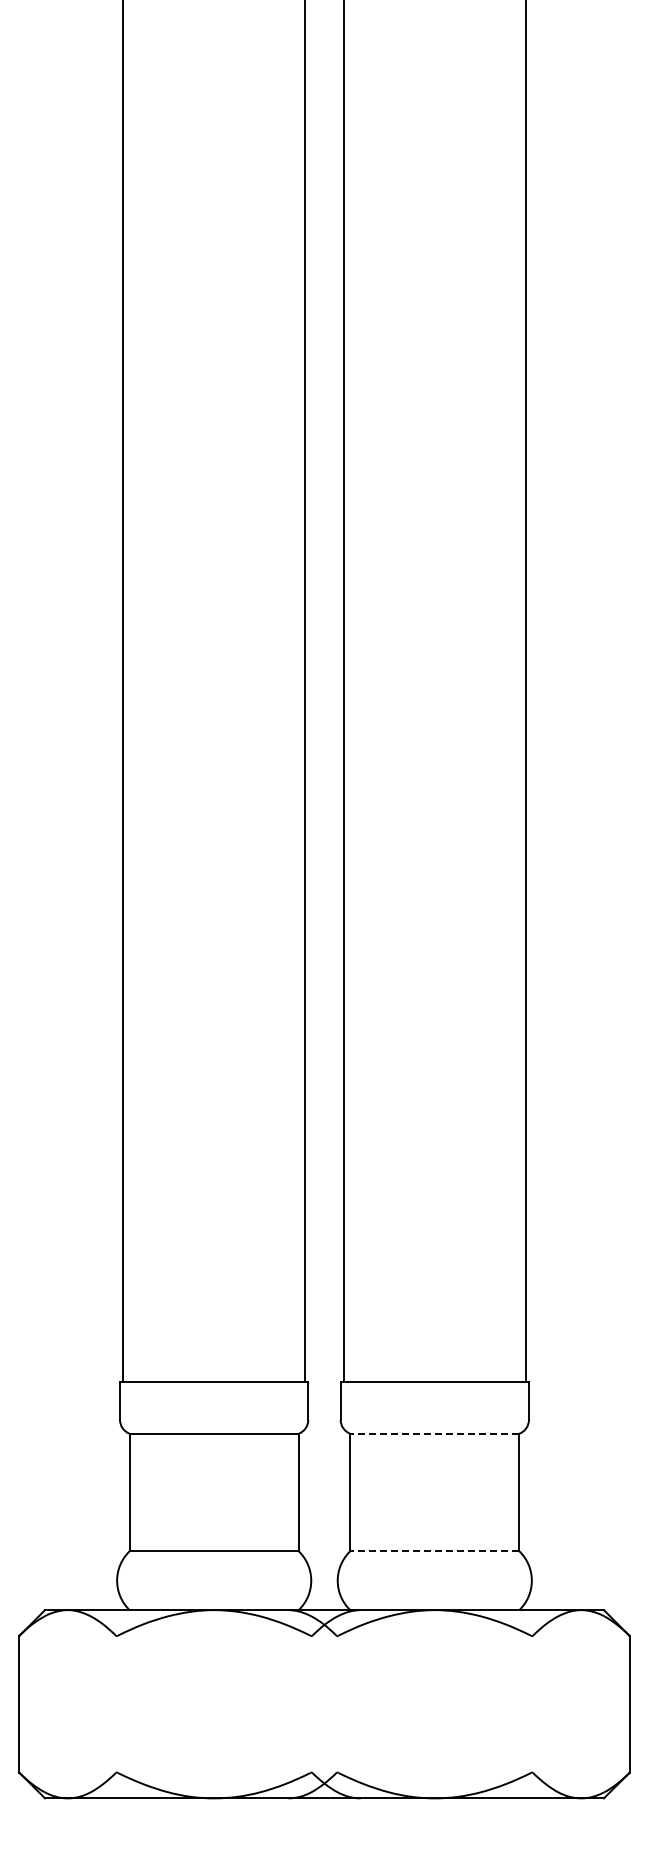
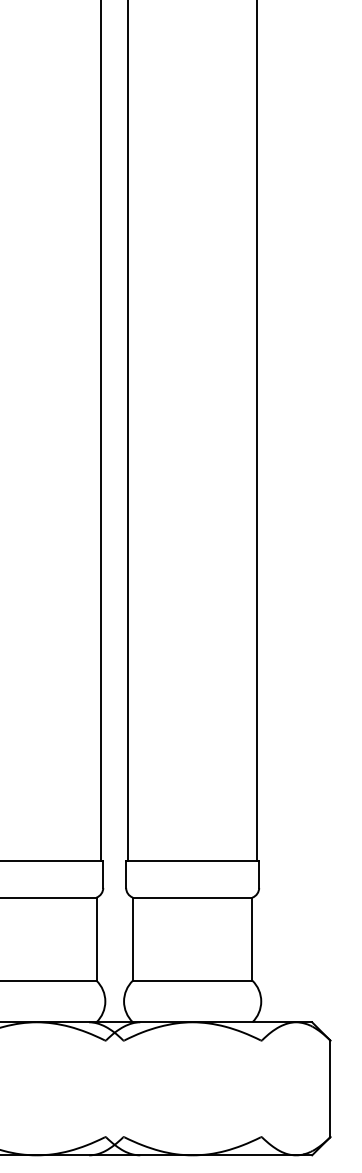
line: (434, 1433) -> (192, 897), dashed -> solid
line: (434, 1551) -> (192, 980), dashed -> solid

